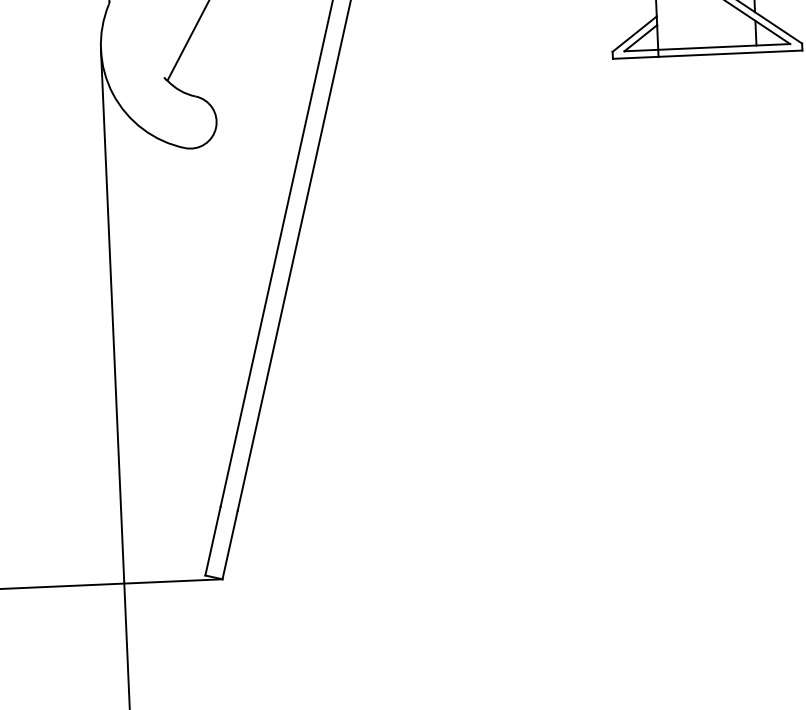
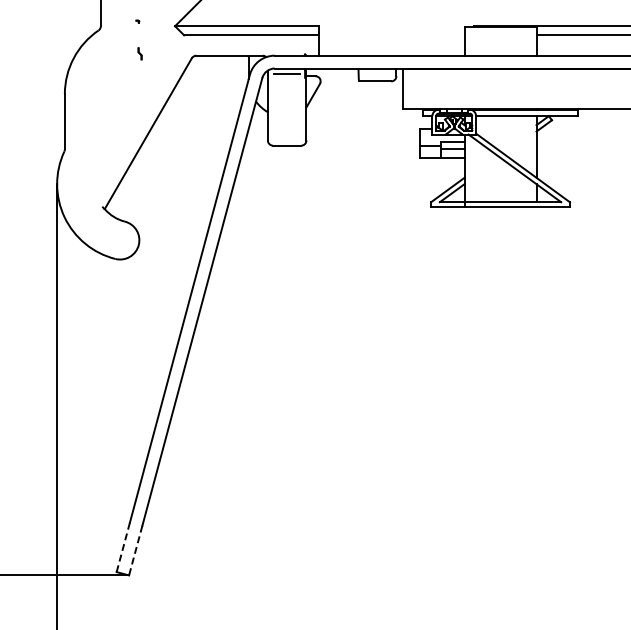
line: (213, 541) -> (123, 547), solid -> dashed
line: (229, 544) -> (135, 550), solid -> dashed

